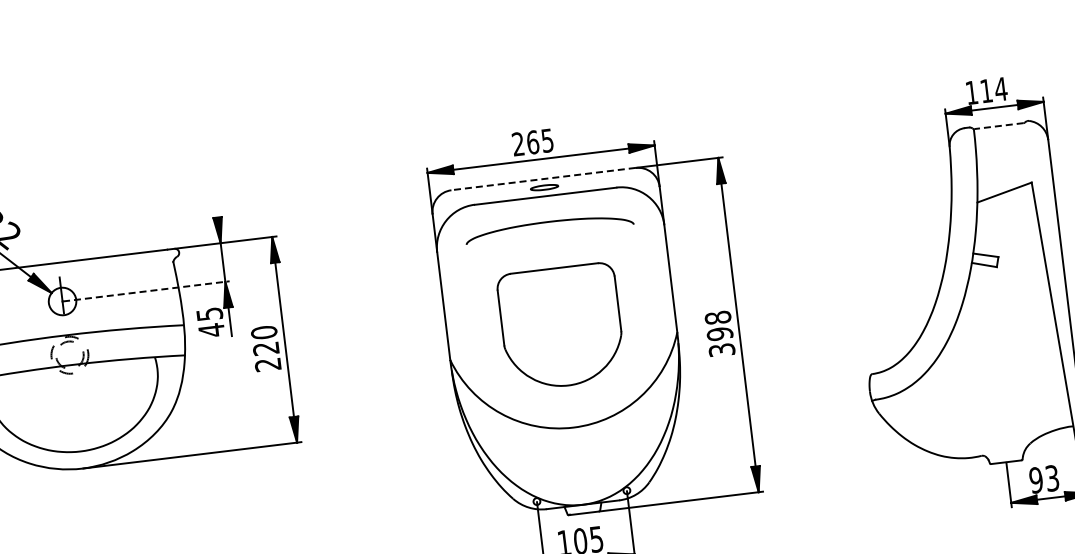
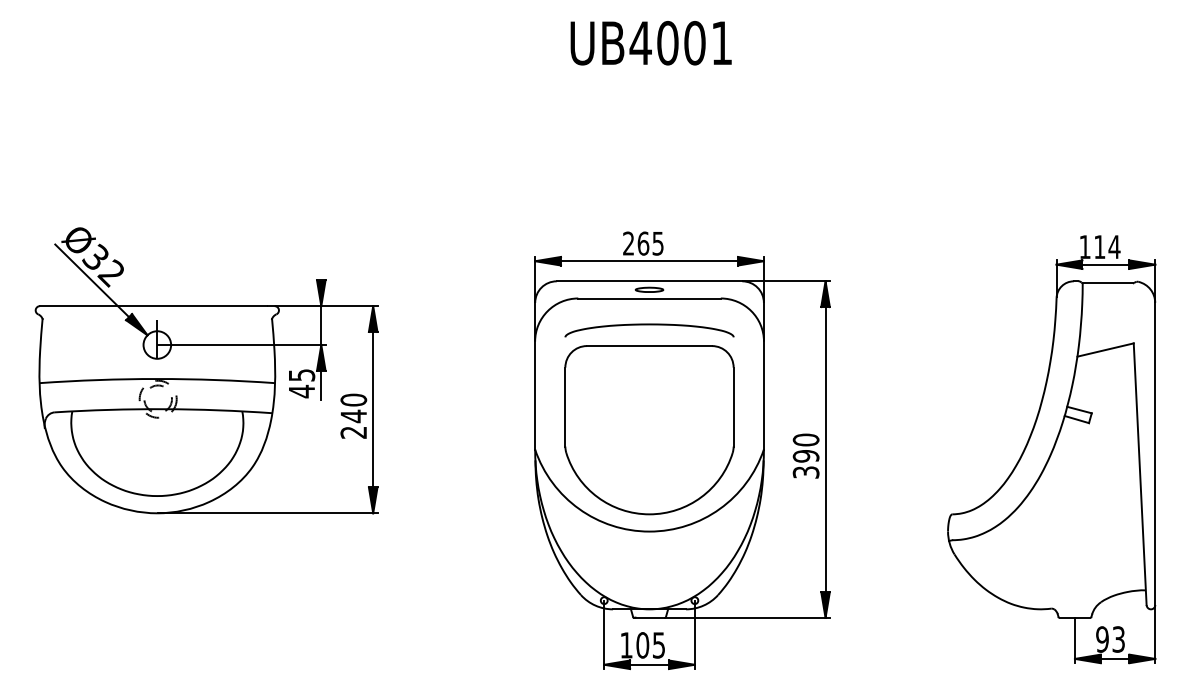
line: (999, 126) -> (1108, 283), dashed -> solid
line: (543, 179) -> (649, 281), dashed -> solid
line: (146, 291) -> (241, 345), dashed -> solid
text: (718, 317) -> (806, 439), 398 -> 390
part: (561, 327) -> (649, 430), size x1.43
text: (265, 348) -> (353, 416), 220 -> 240

